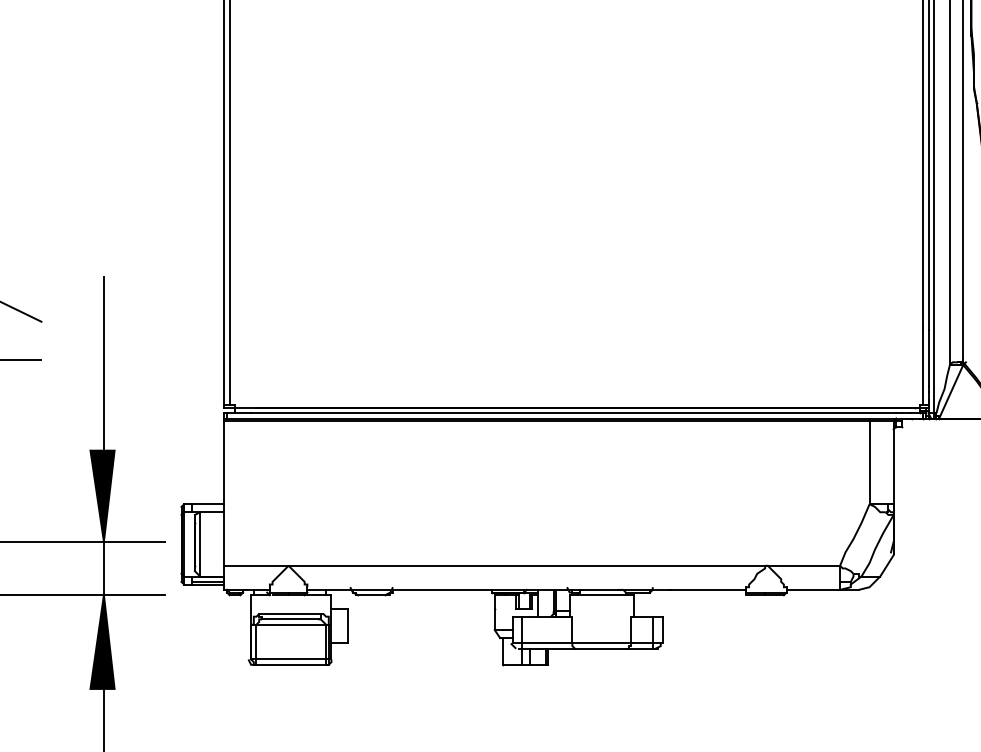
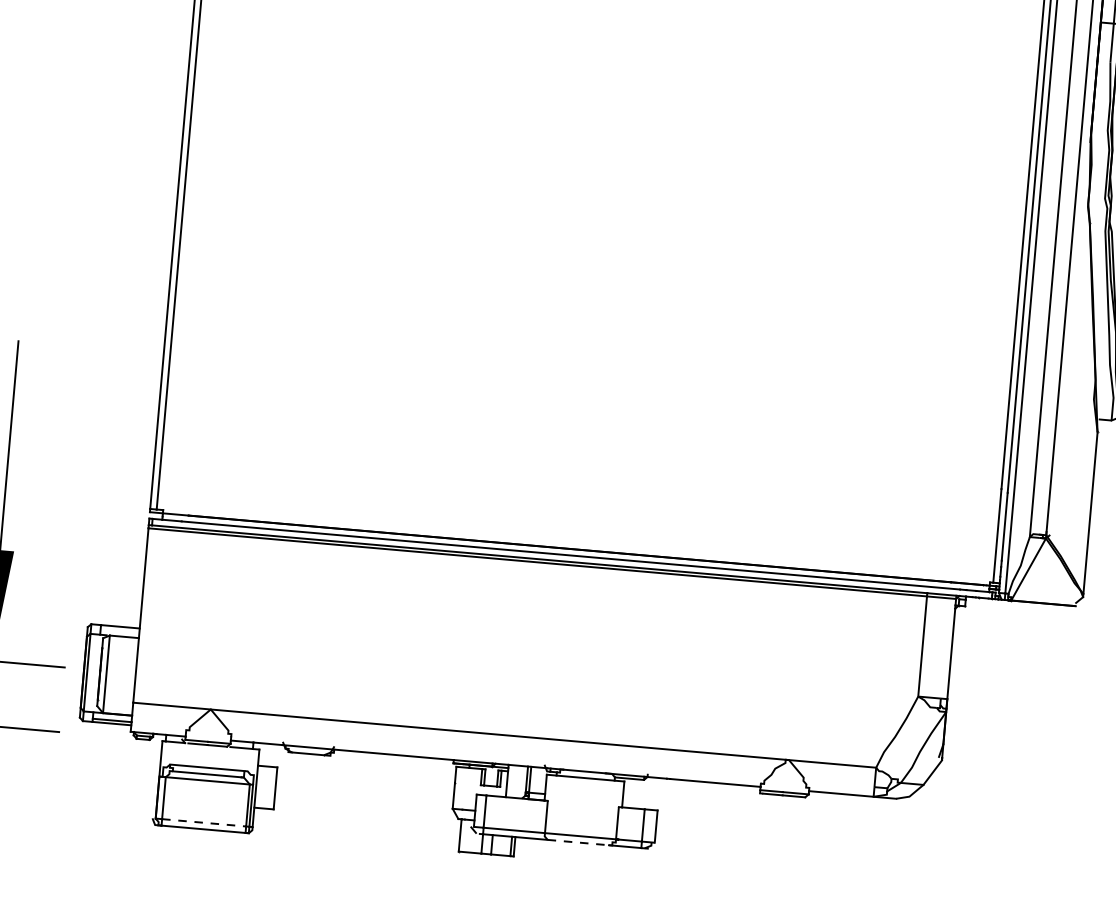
line: (601, 648) -> (579, 842), solid -> dashed
line: (291, 659) -> (204, 822), solid -> dashed

